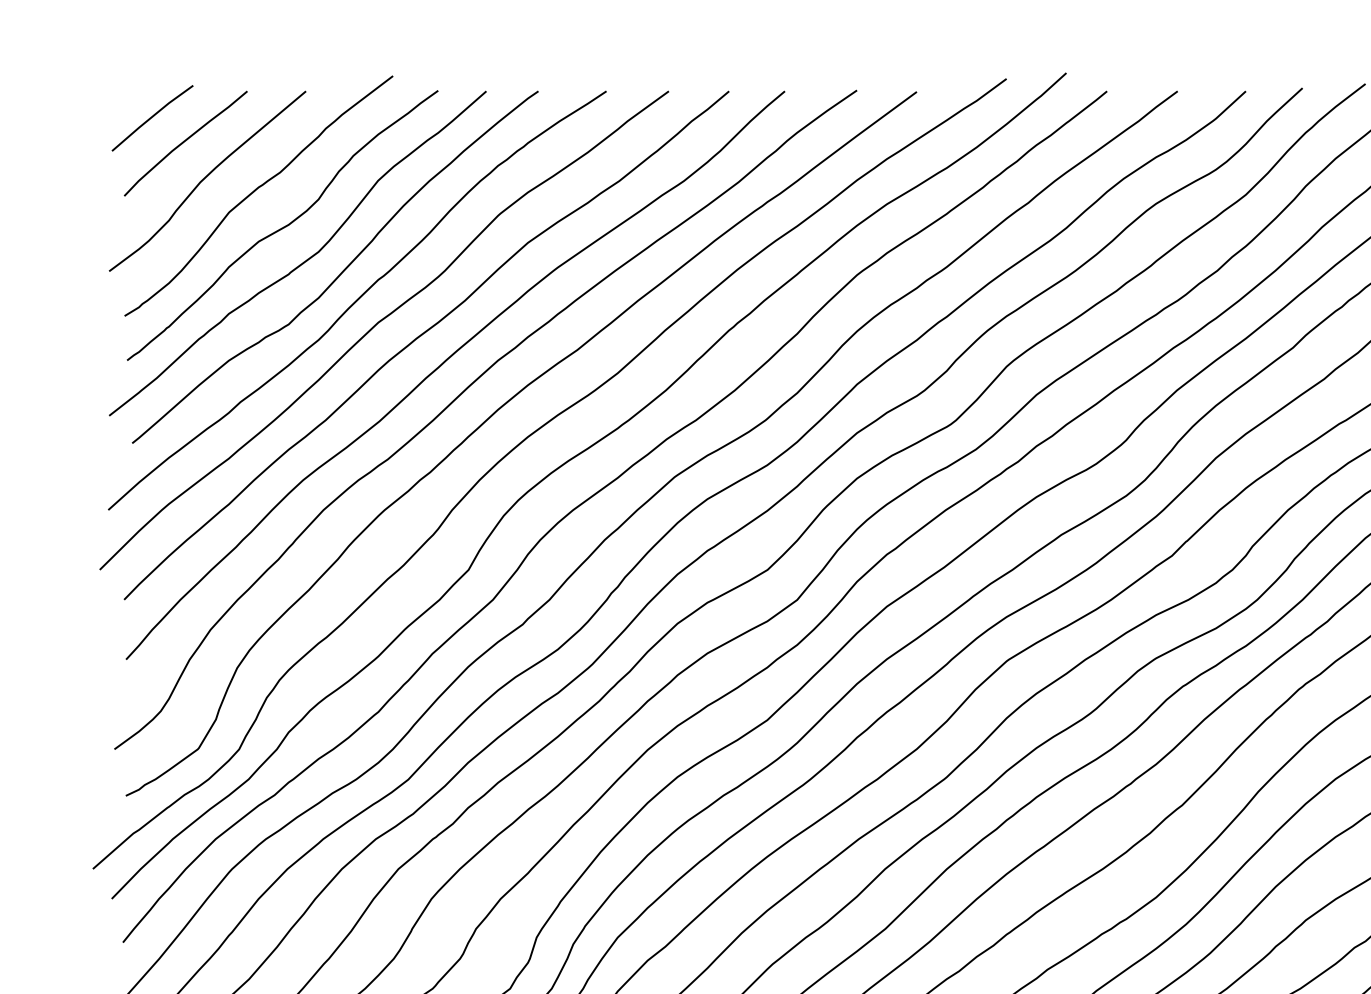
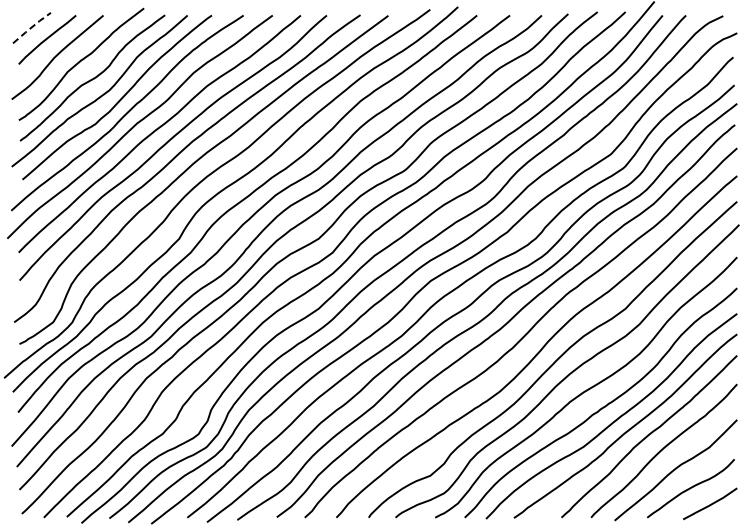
line: (151, 117) -> (31, 27), solid -> dashed

